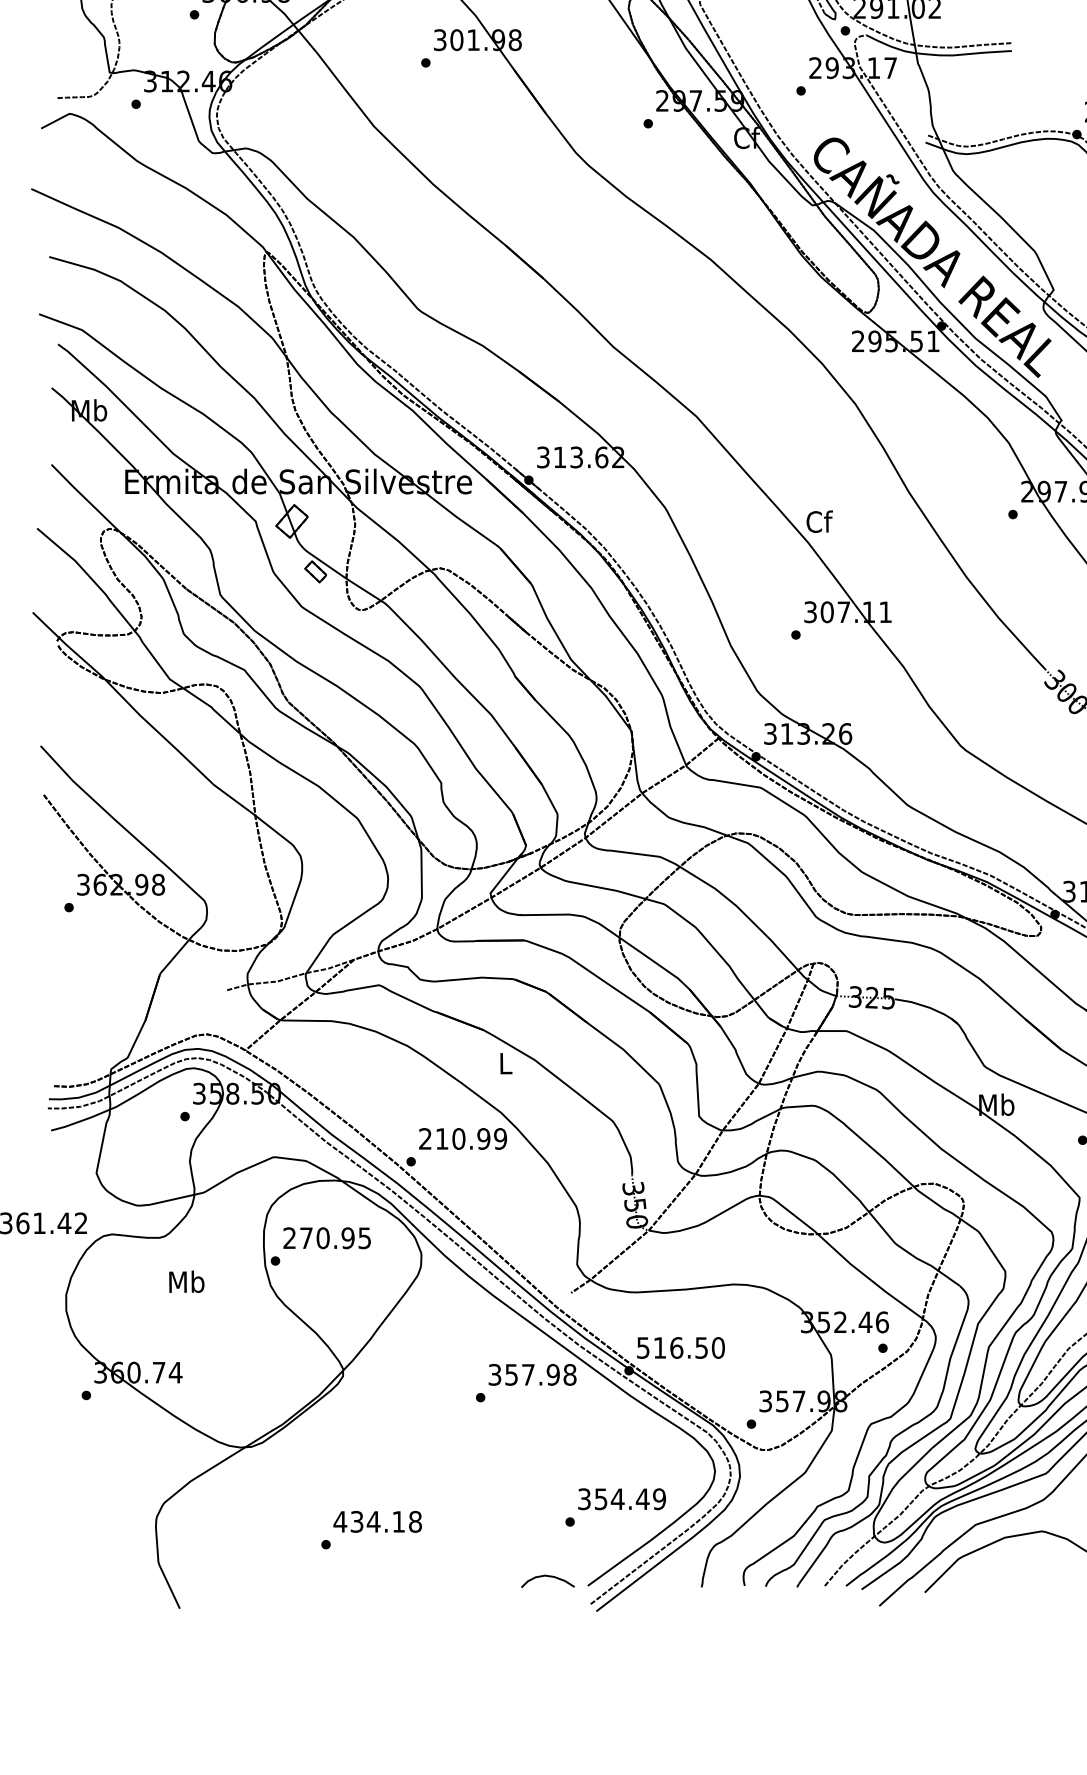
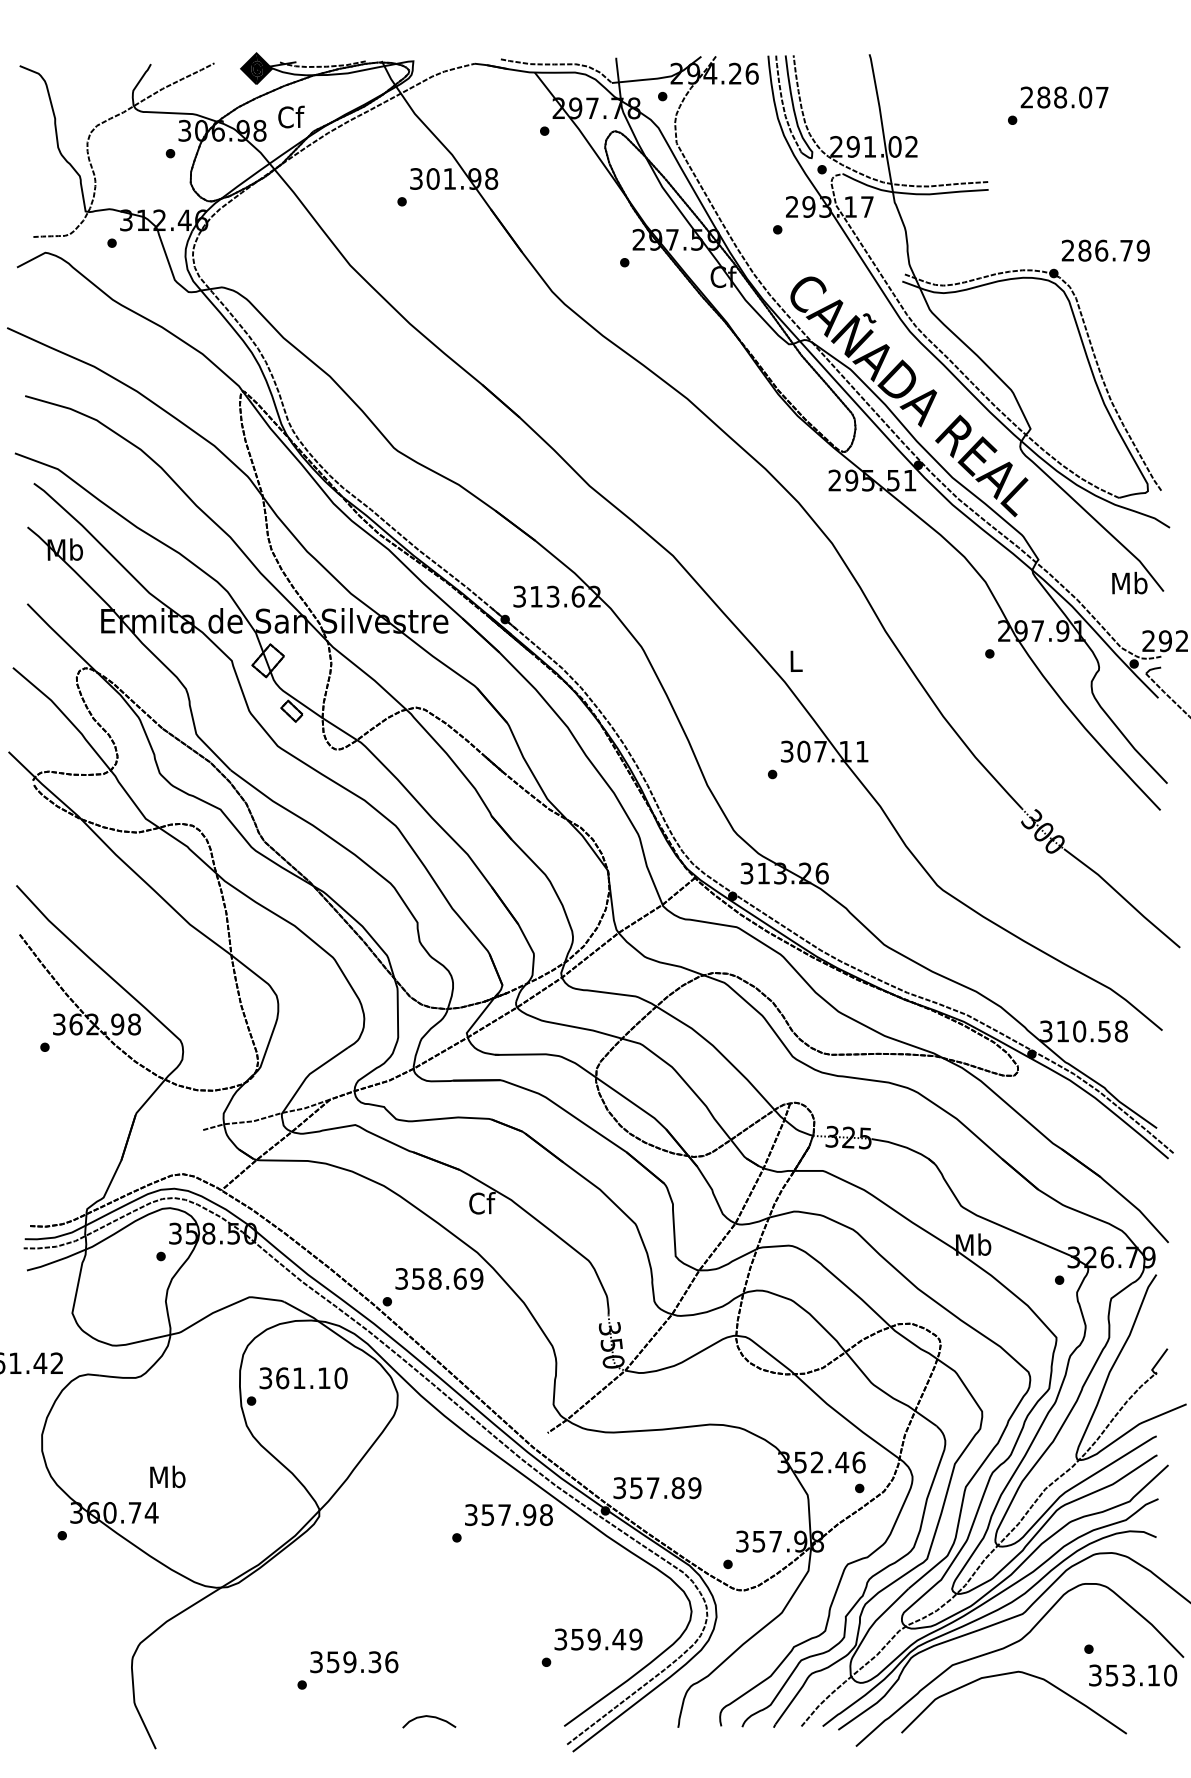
text: (819, 521) -> (796, 660), Cf -> L
text: (506, 1063) -> (482, 1203), L -> Cf
text: (454, 1138) -> (430, 1278), 210.99 -> 358.69
text: (327, 1238) -> (303, 1378), 270.95 -> 361.10
text: (186, 1281) -> (167, 1476), moved
text: (681, 1348) -> (657, 1488), 516.50 -> 357.89
text: (618, 1499) -> (594, 1639), 354.49 -> 359.49
text: (377, 1522) -> (353, 1662), 434.18 -> 359.36
curve: (548, 1577) -> (429, 1717), moved

